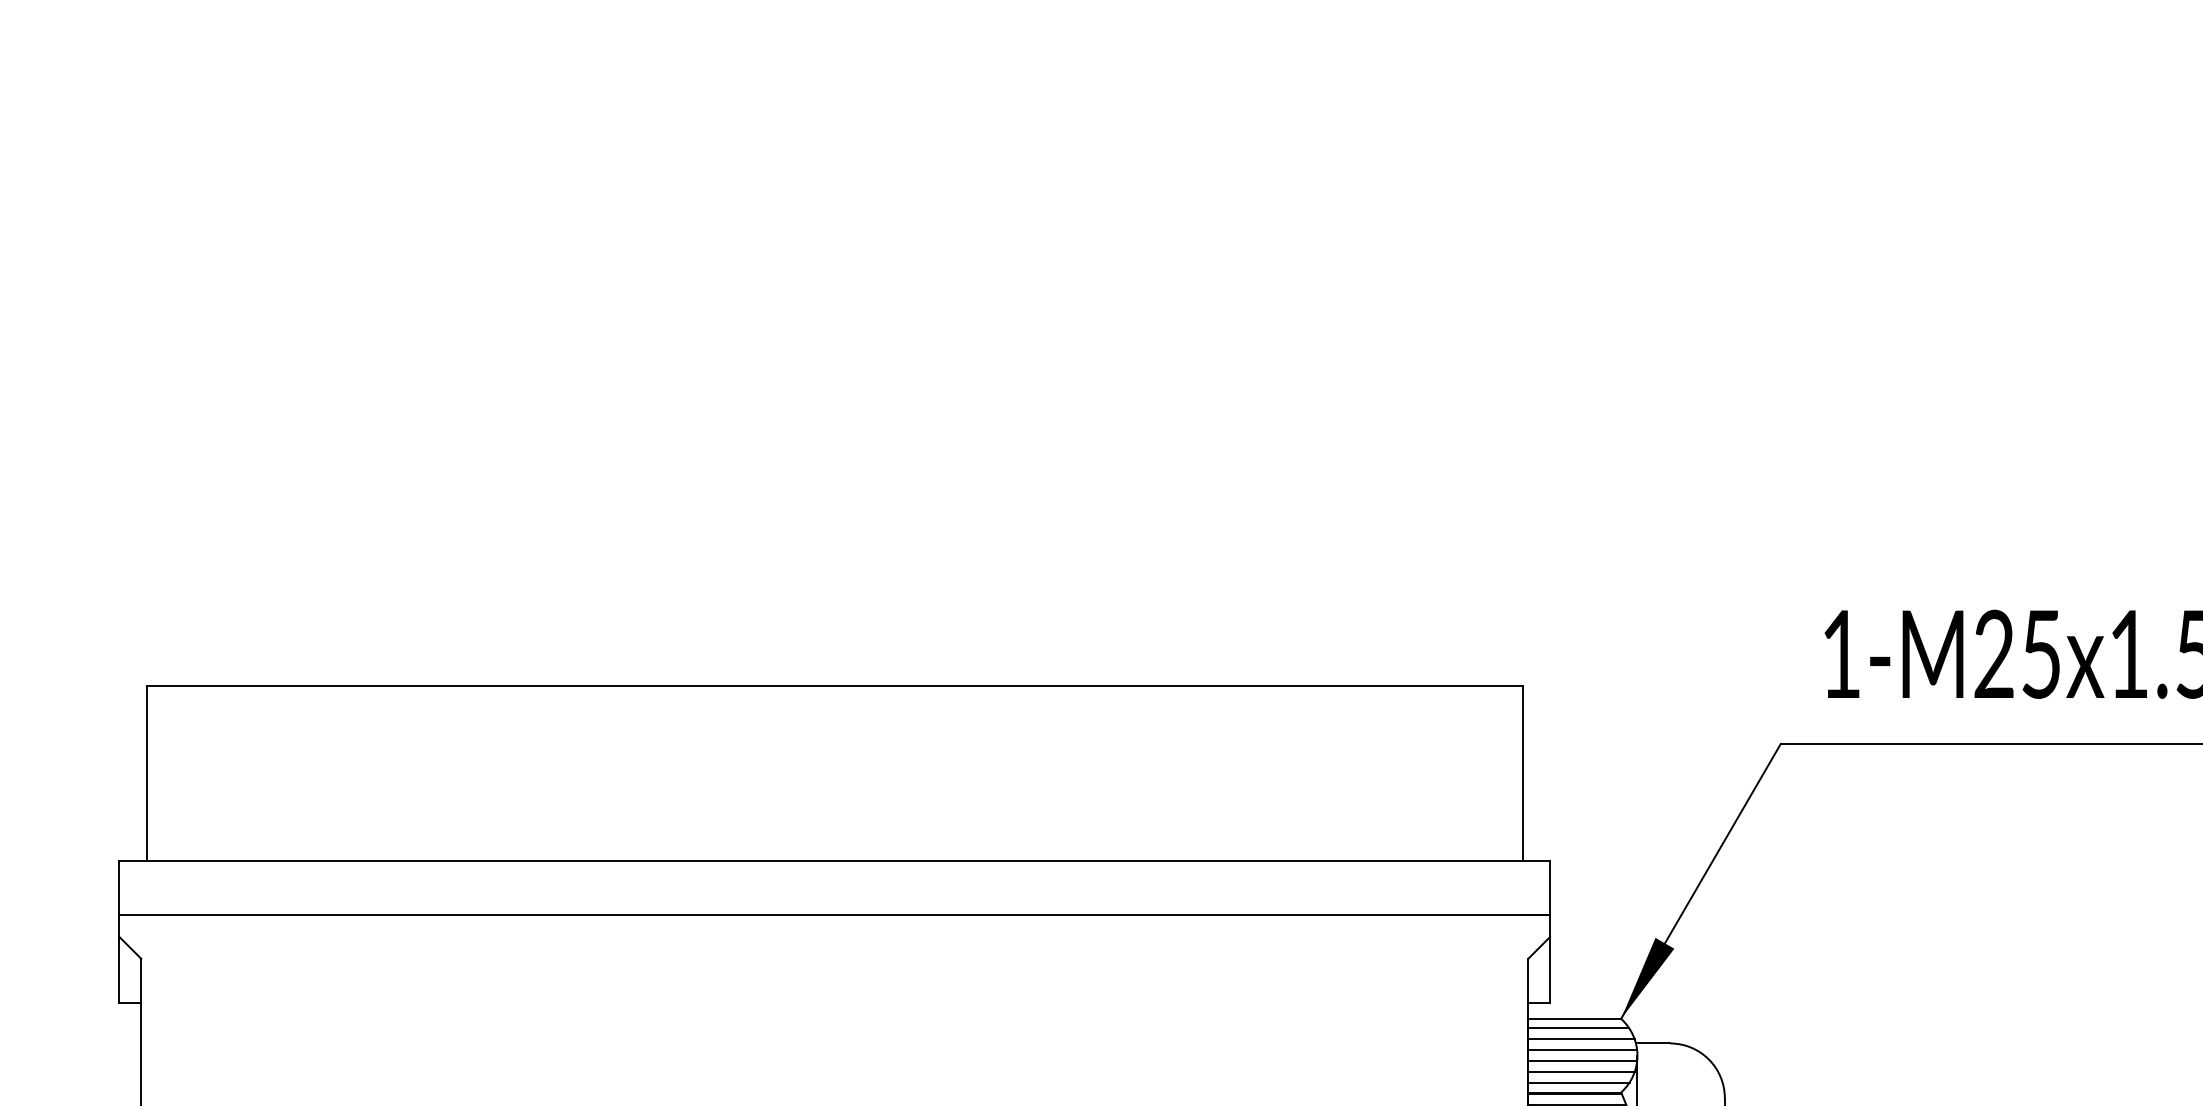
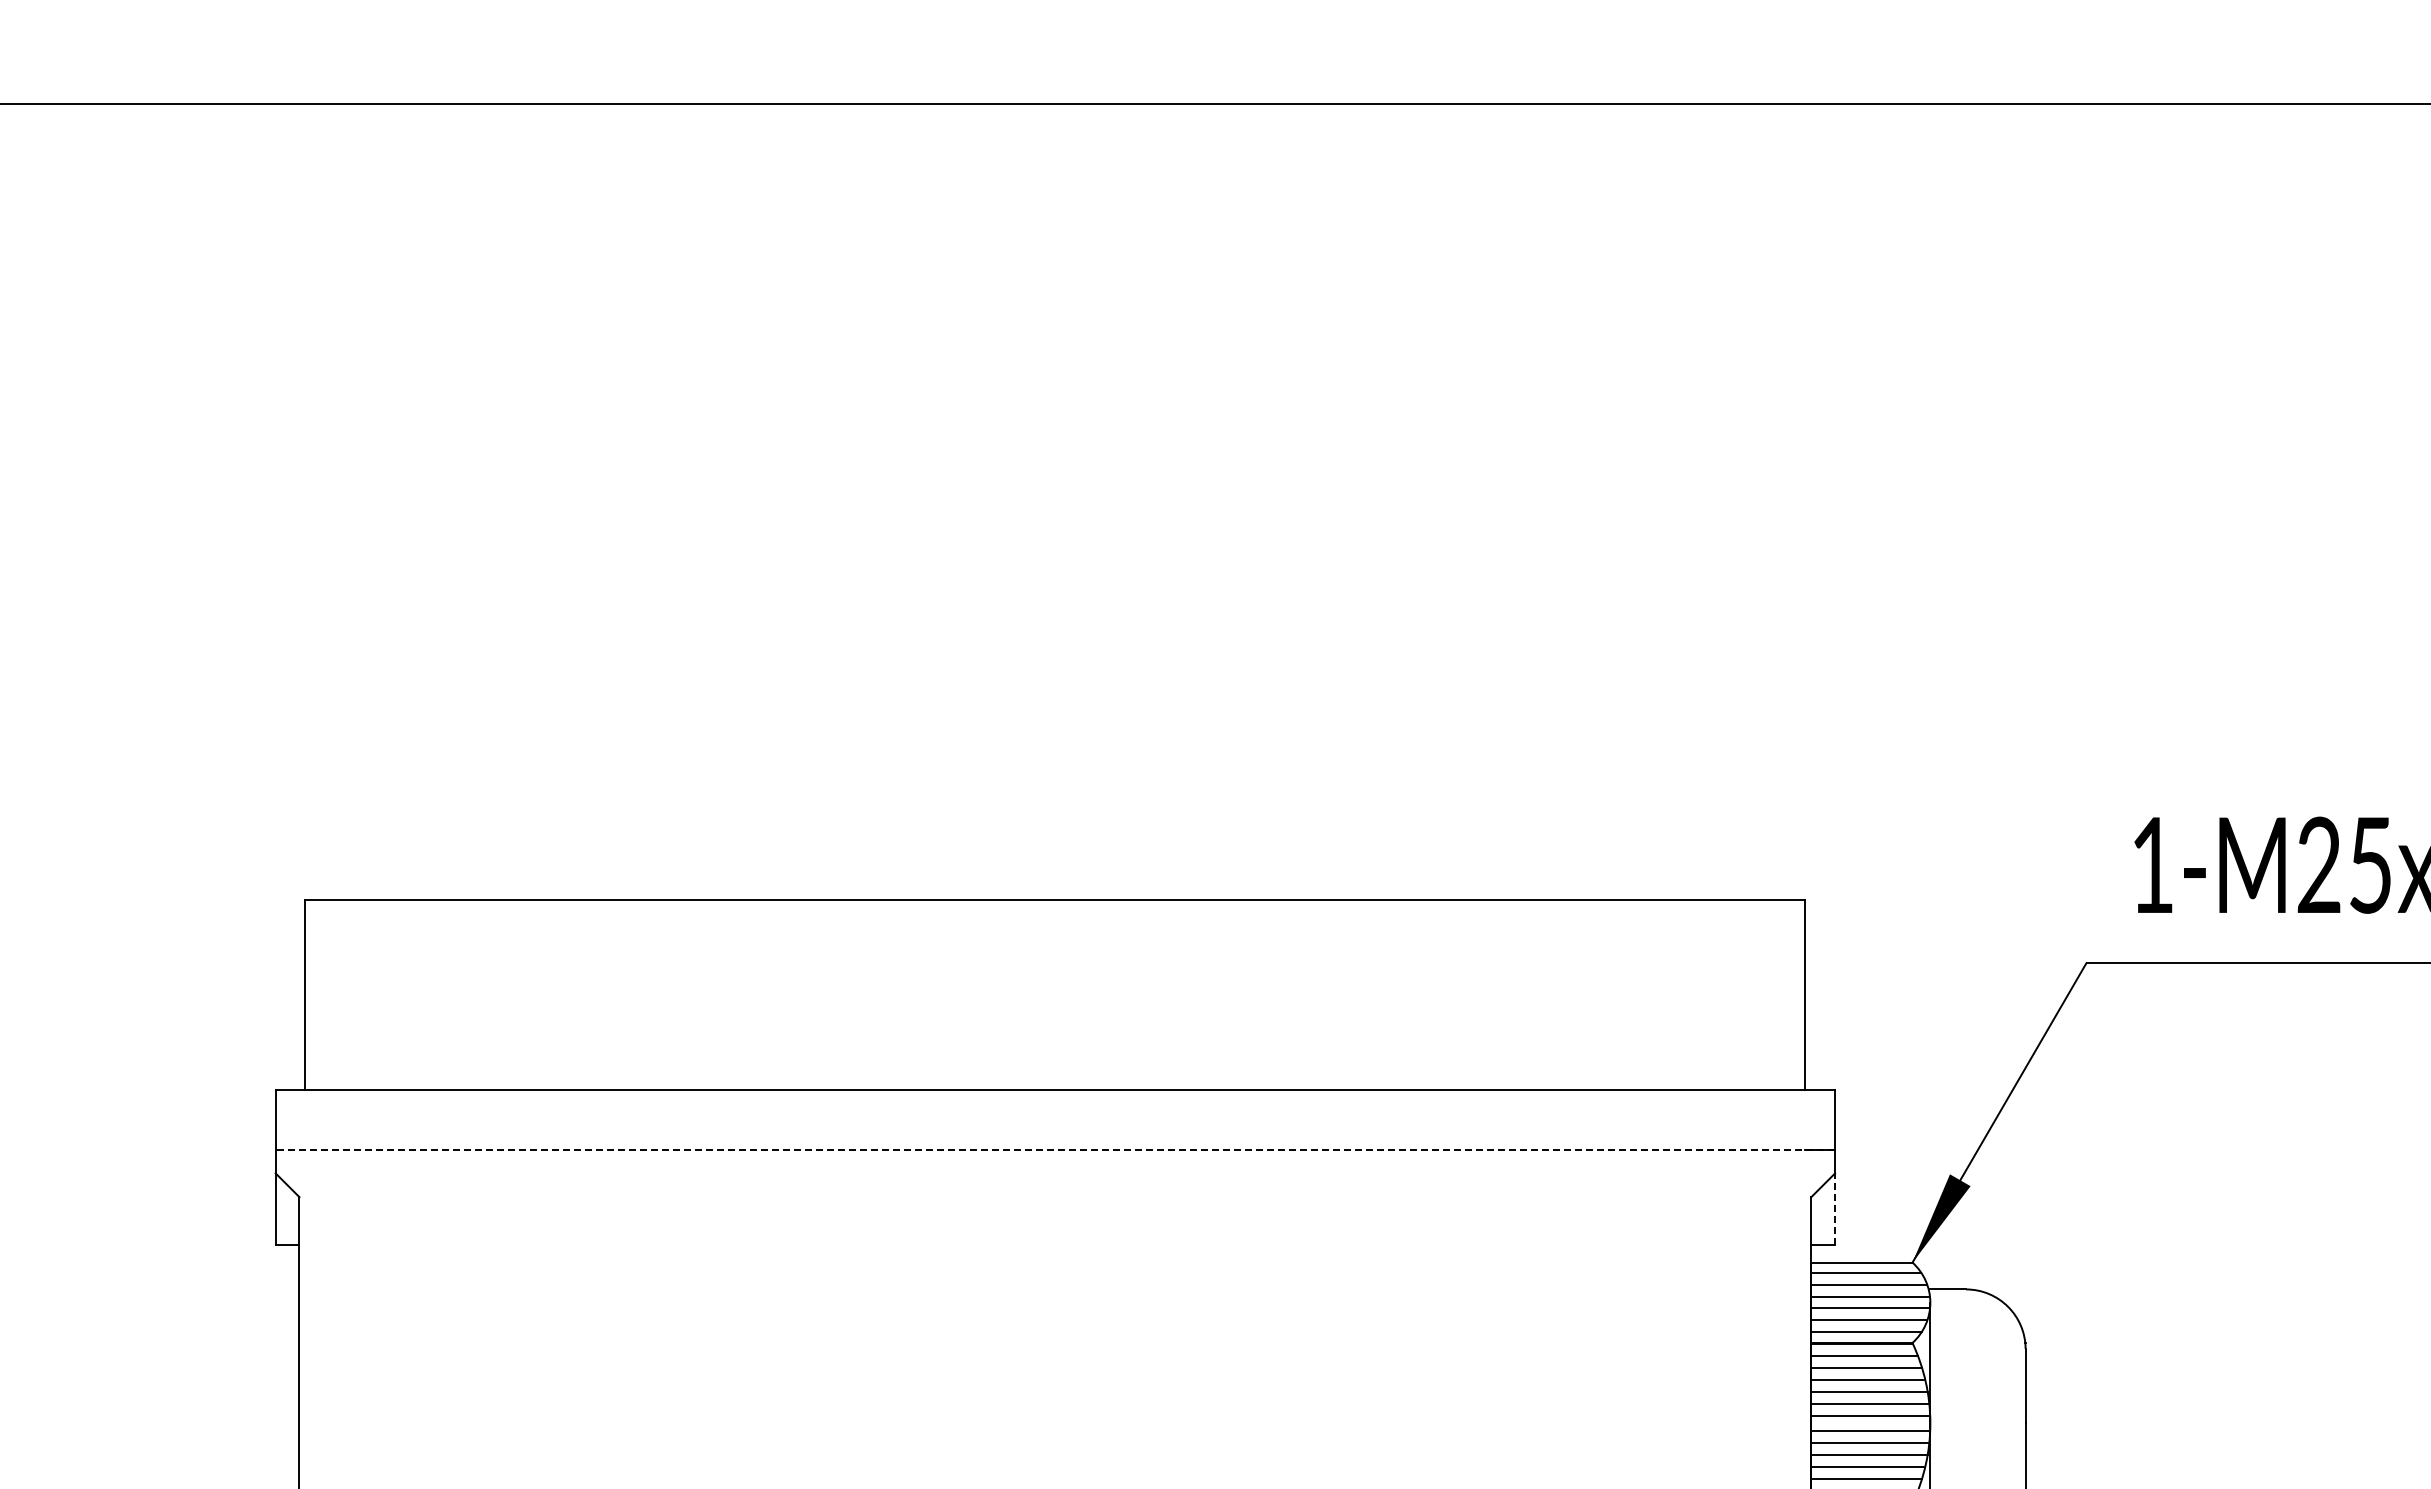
line: (834, 915) -> (1055, 1149), solid -> dashed
line: (1550, 970) -> (1835, 1209), solid -> dashed

